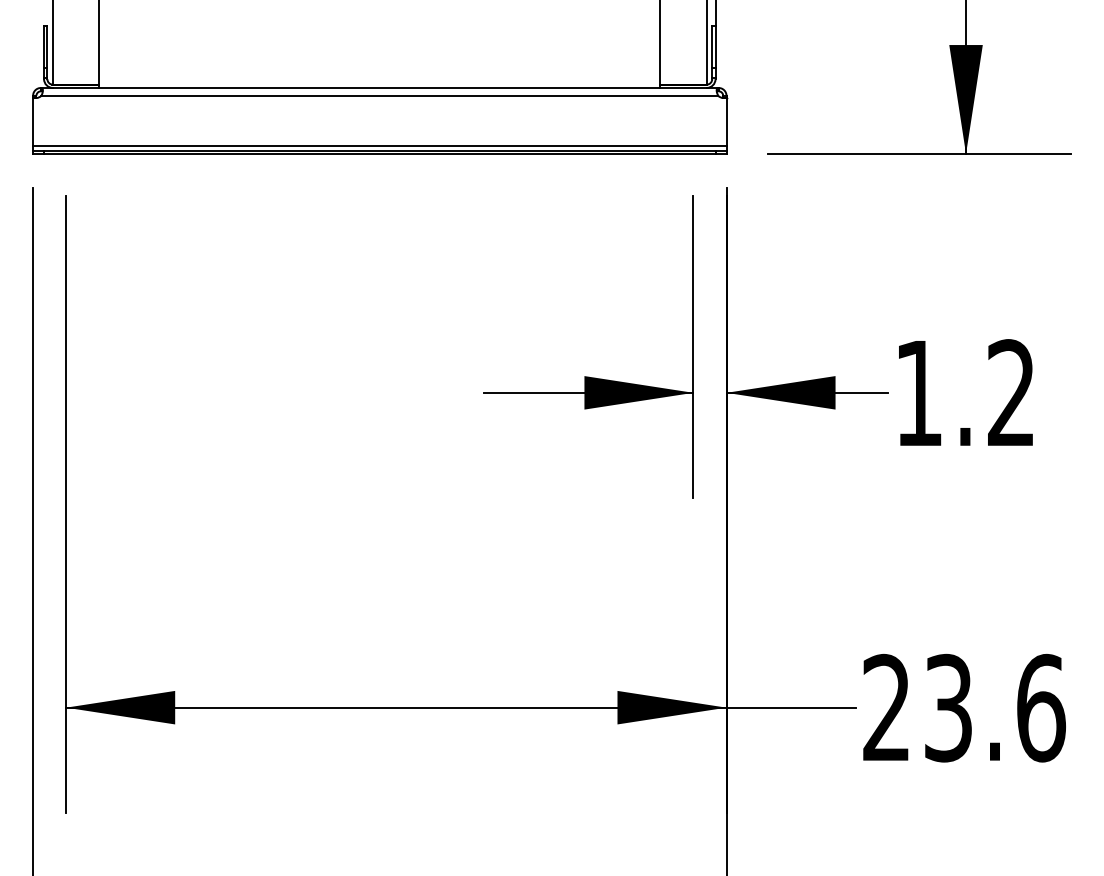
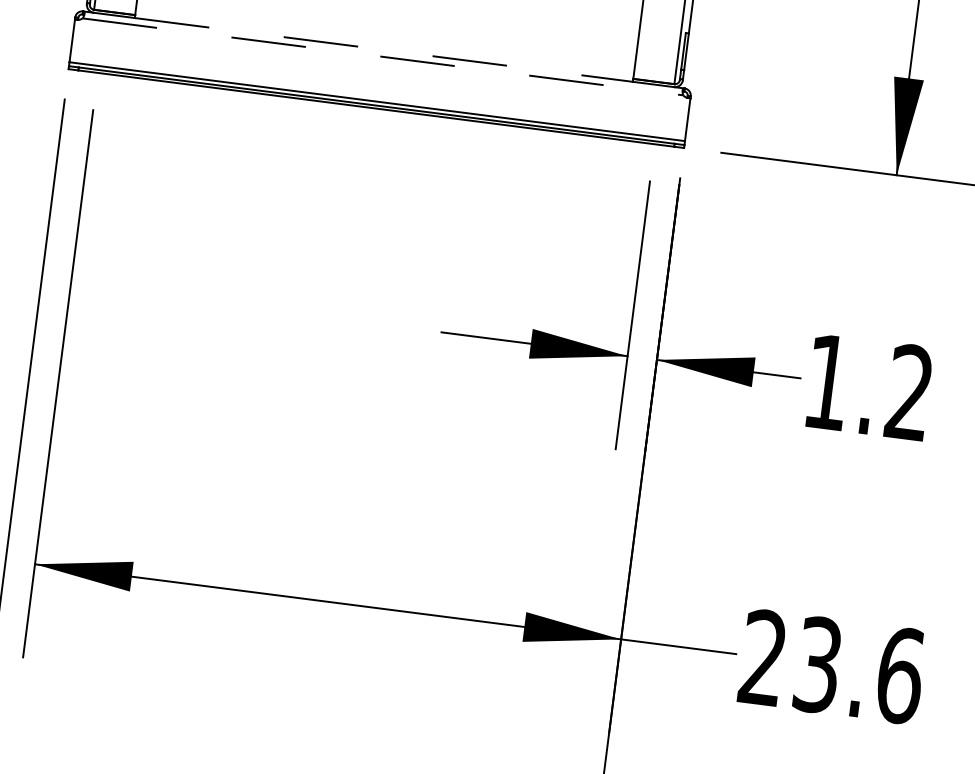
line: (379, 87) -> (383, 49), solid -> dashed
line: (380, 95) -> (383, 56), solid -> dashed

